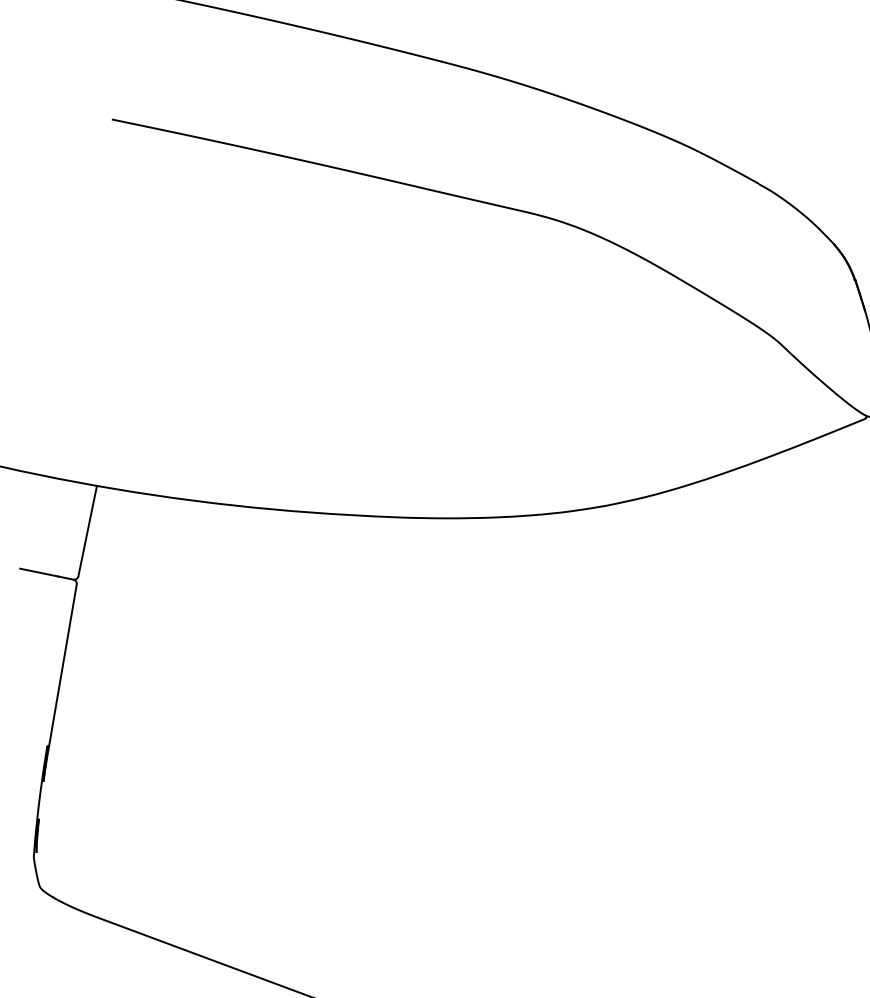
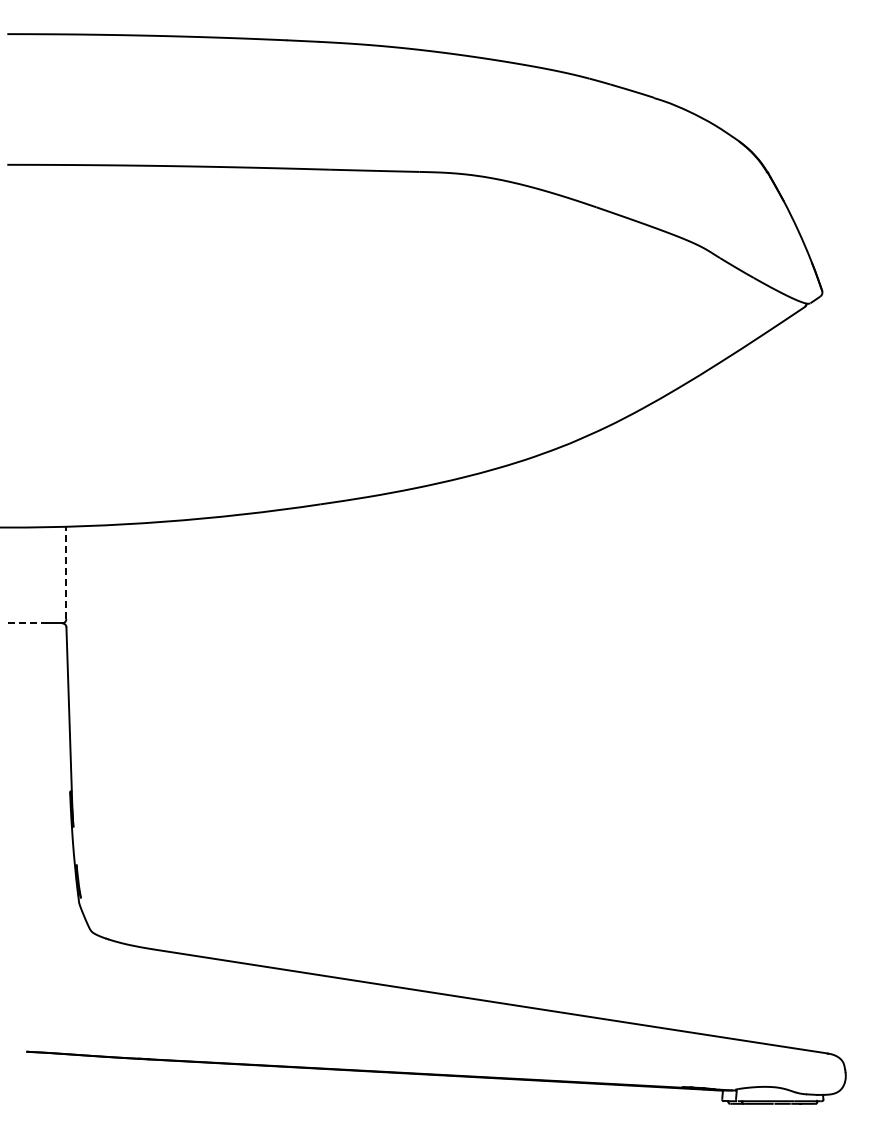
line: (87, 530) -> (66, 572), solid -> dashed
line: (39, 572) -> (27, 623), solid -> dashed

